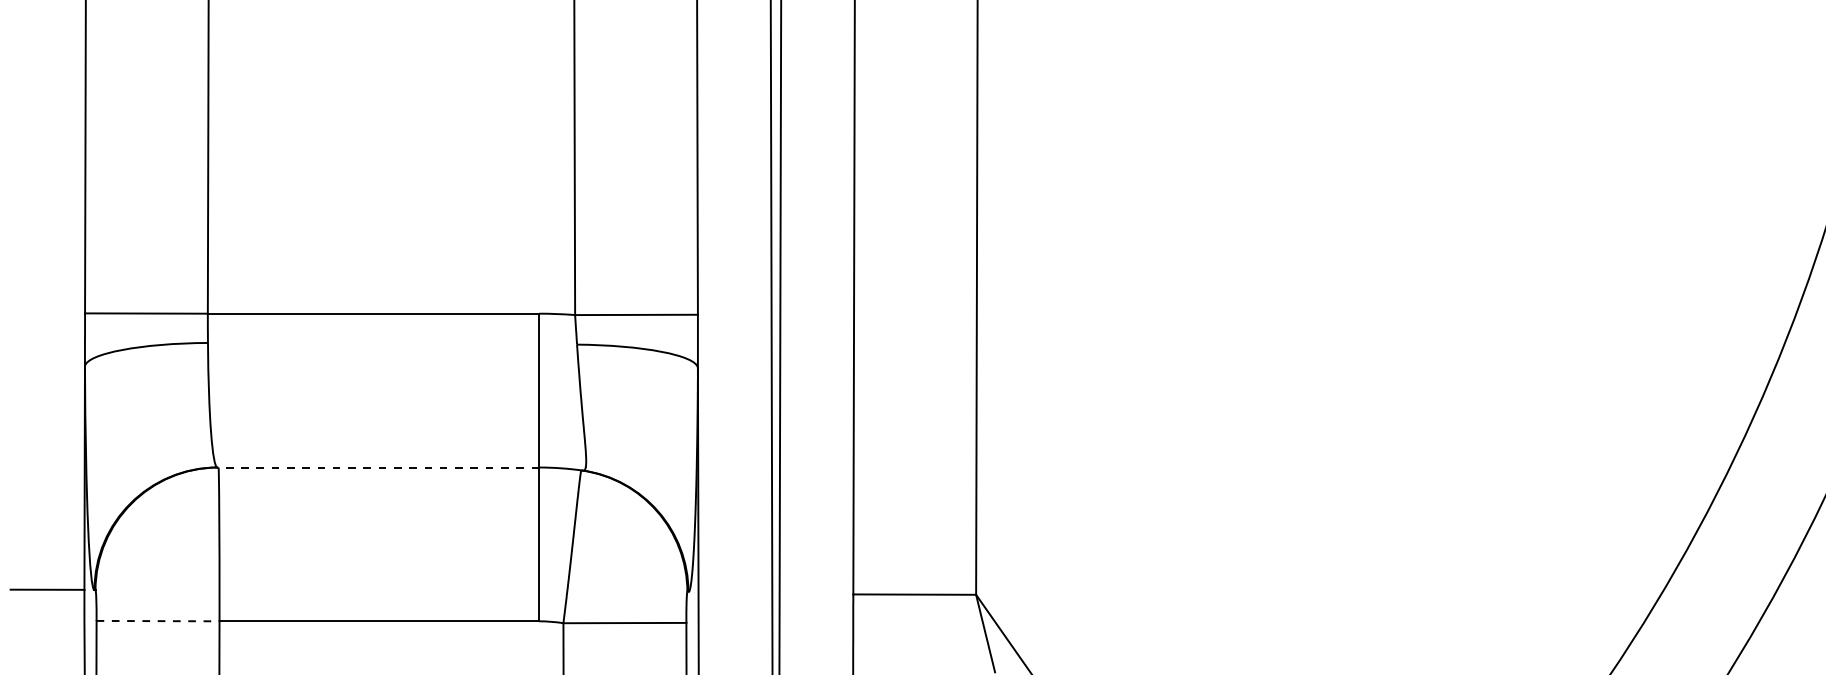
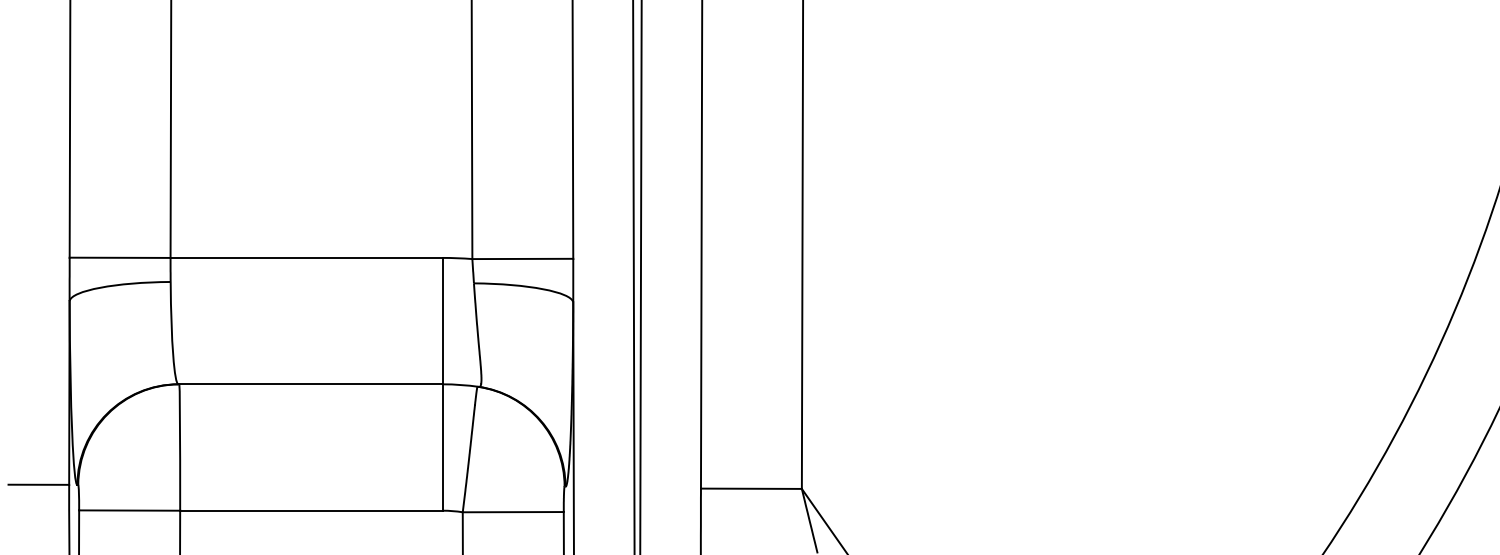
line: (378, 467) -> (310, 384), dashed -> solid
line: (158, 621) -> (130, 510), dashed -> solid

